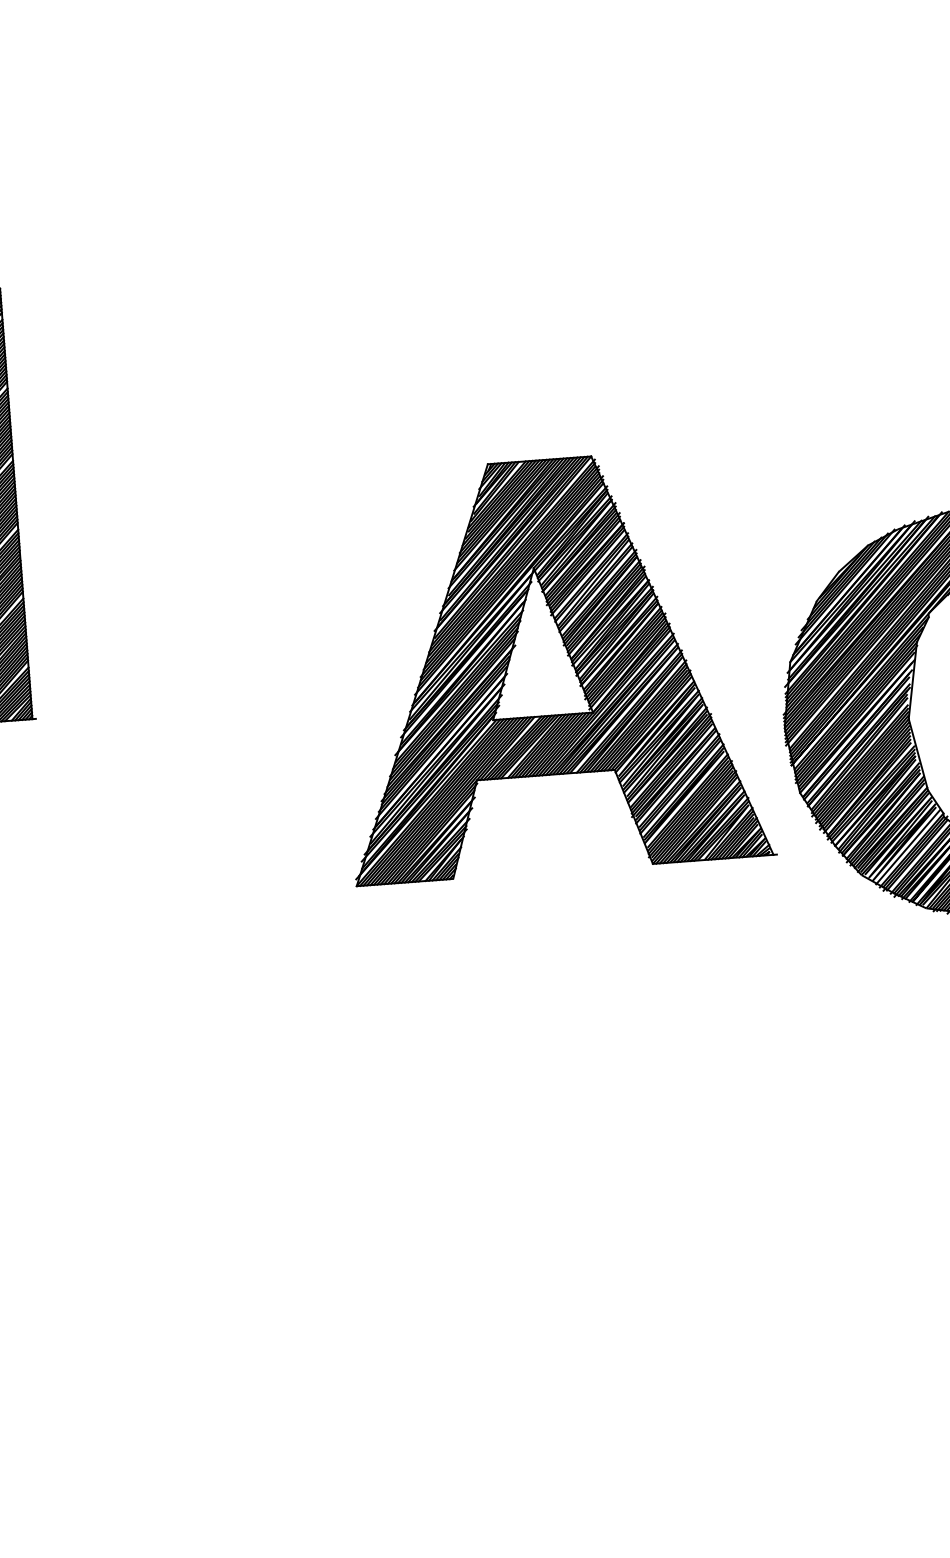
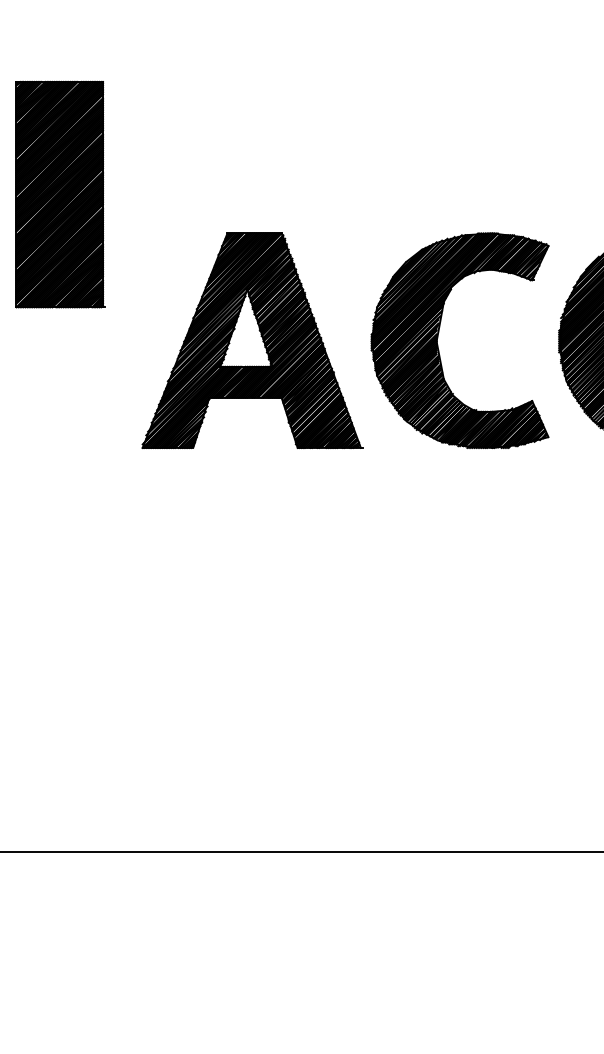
part: (169, 492) -> (60, 194), added
part: (551, 665) -> (252, 340), moved

